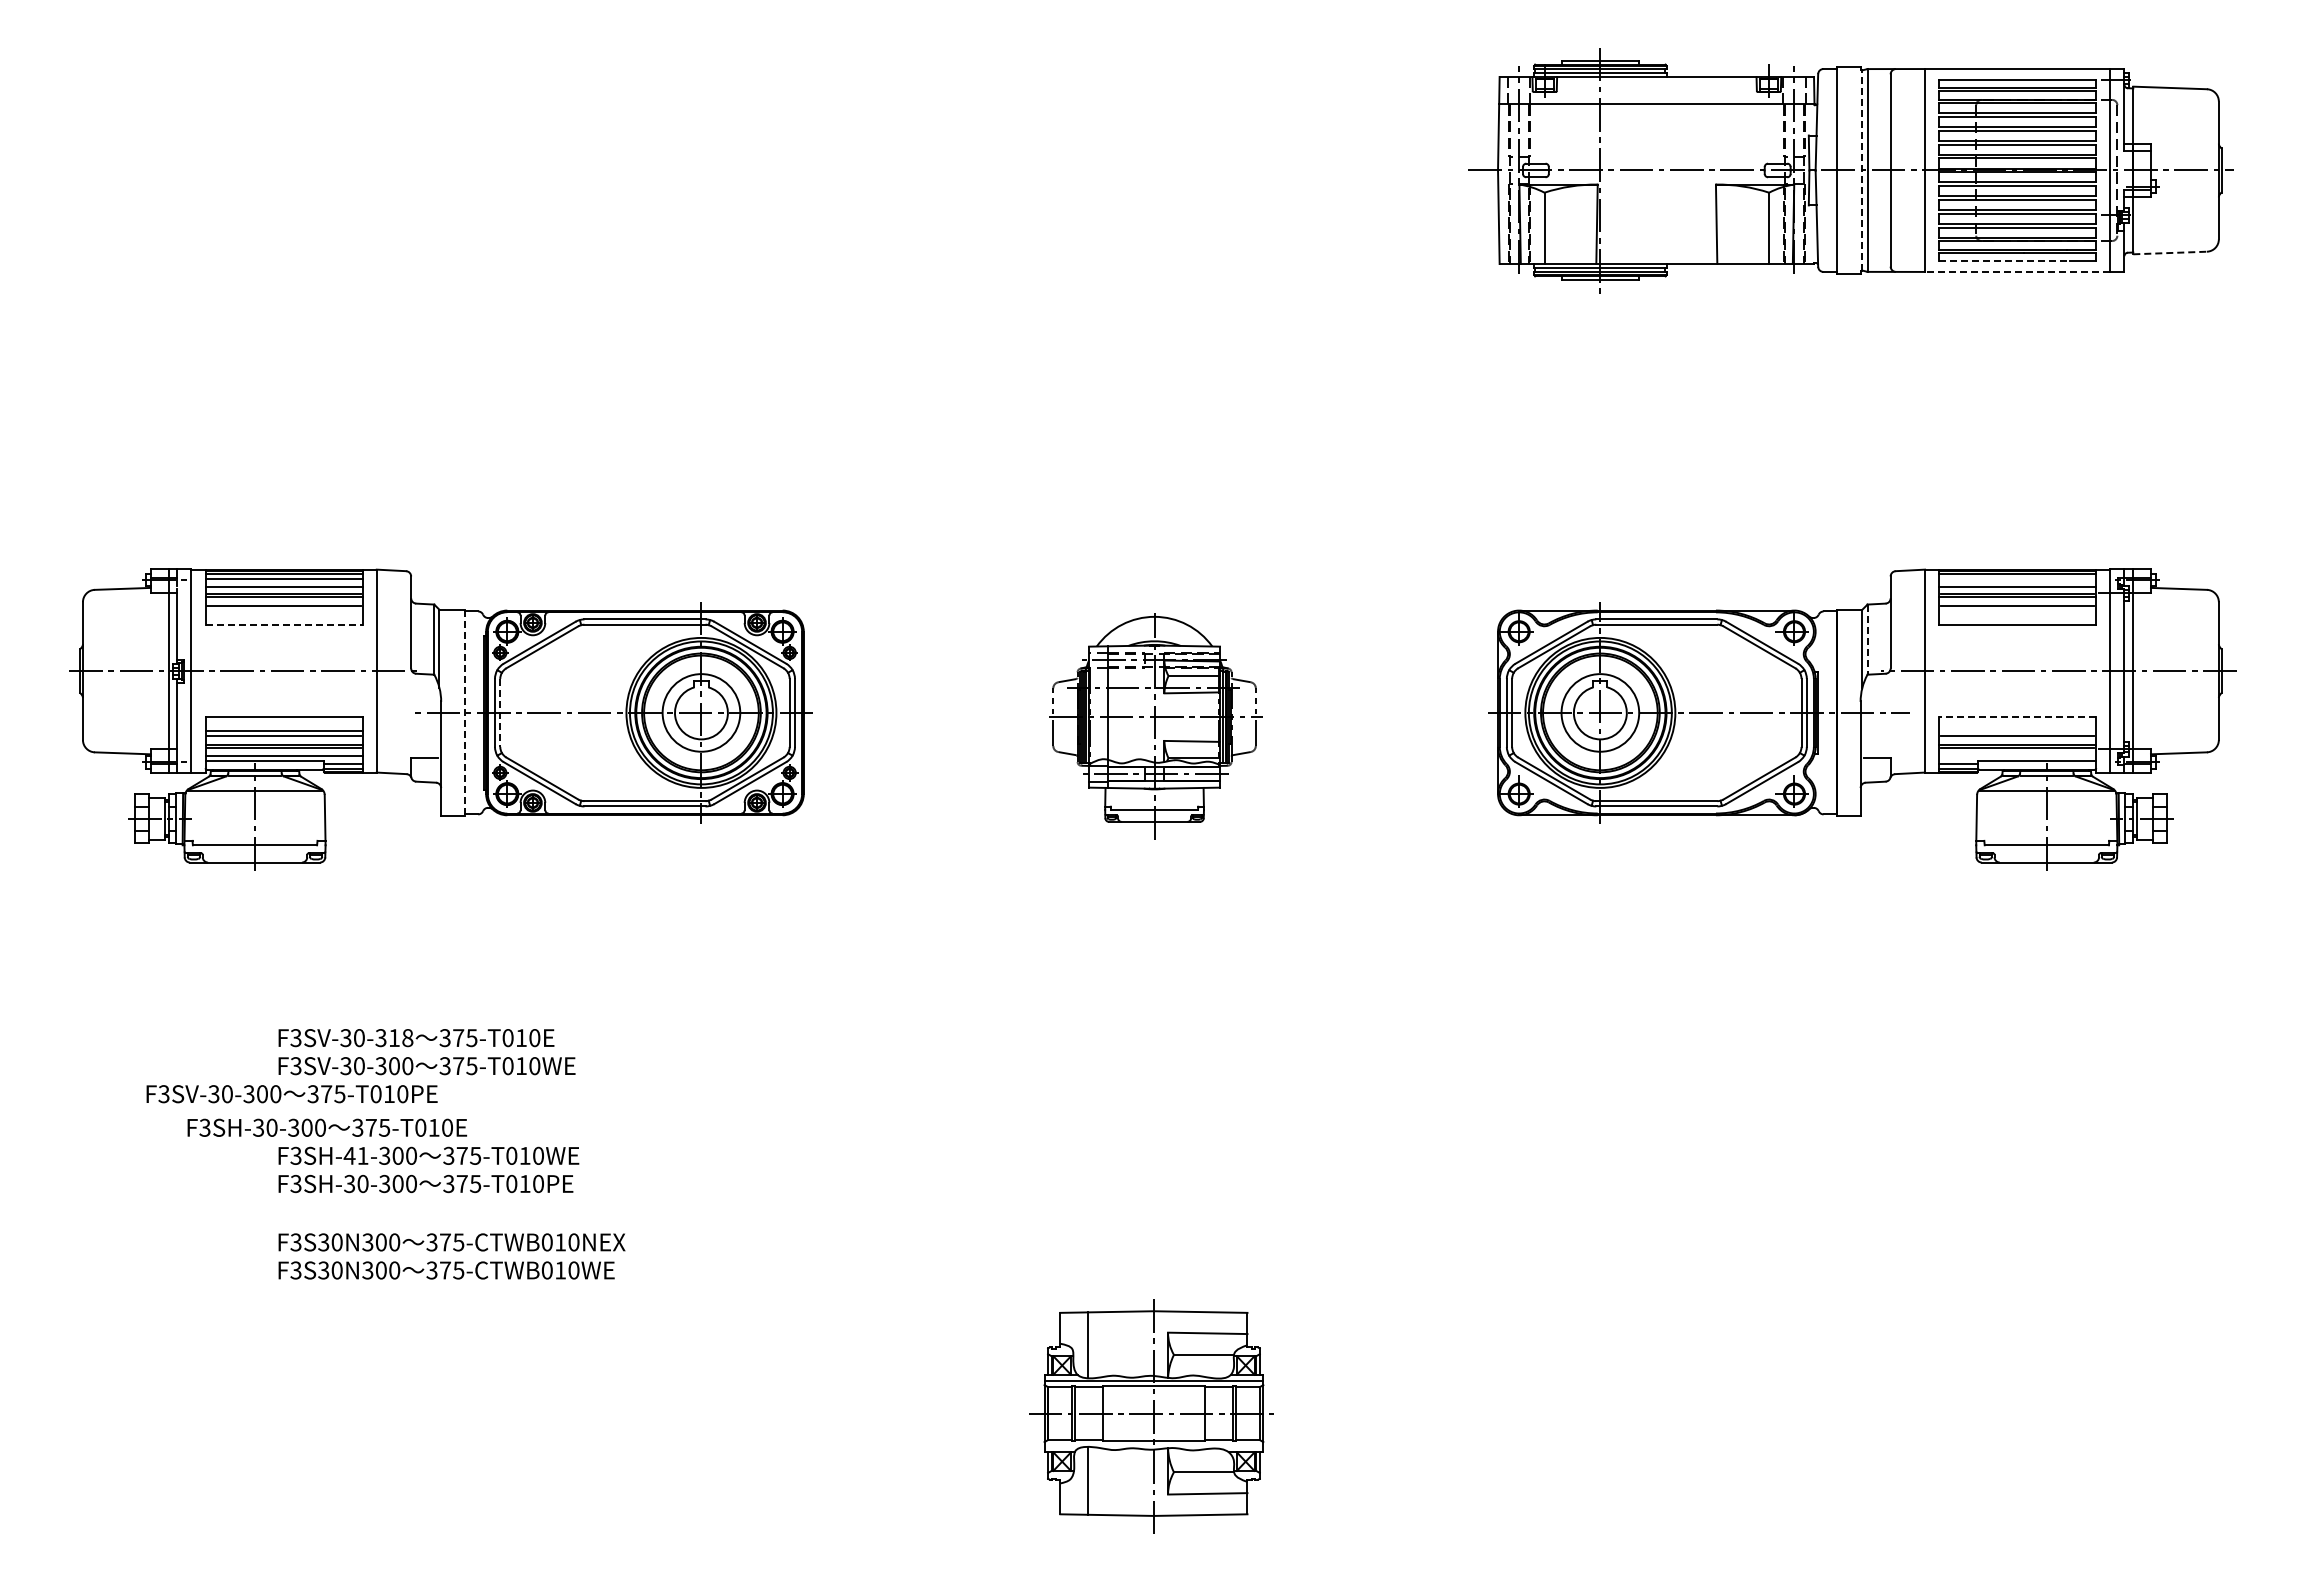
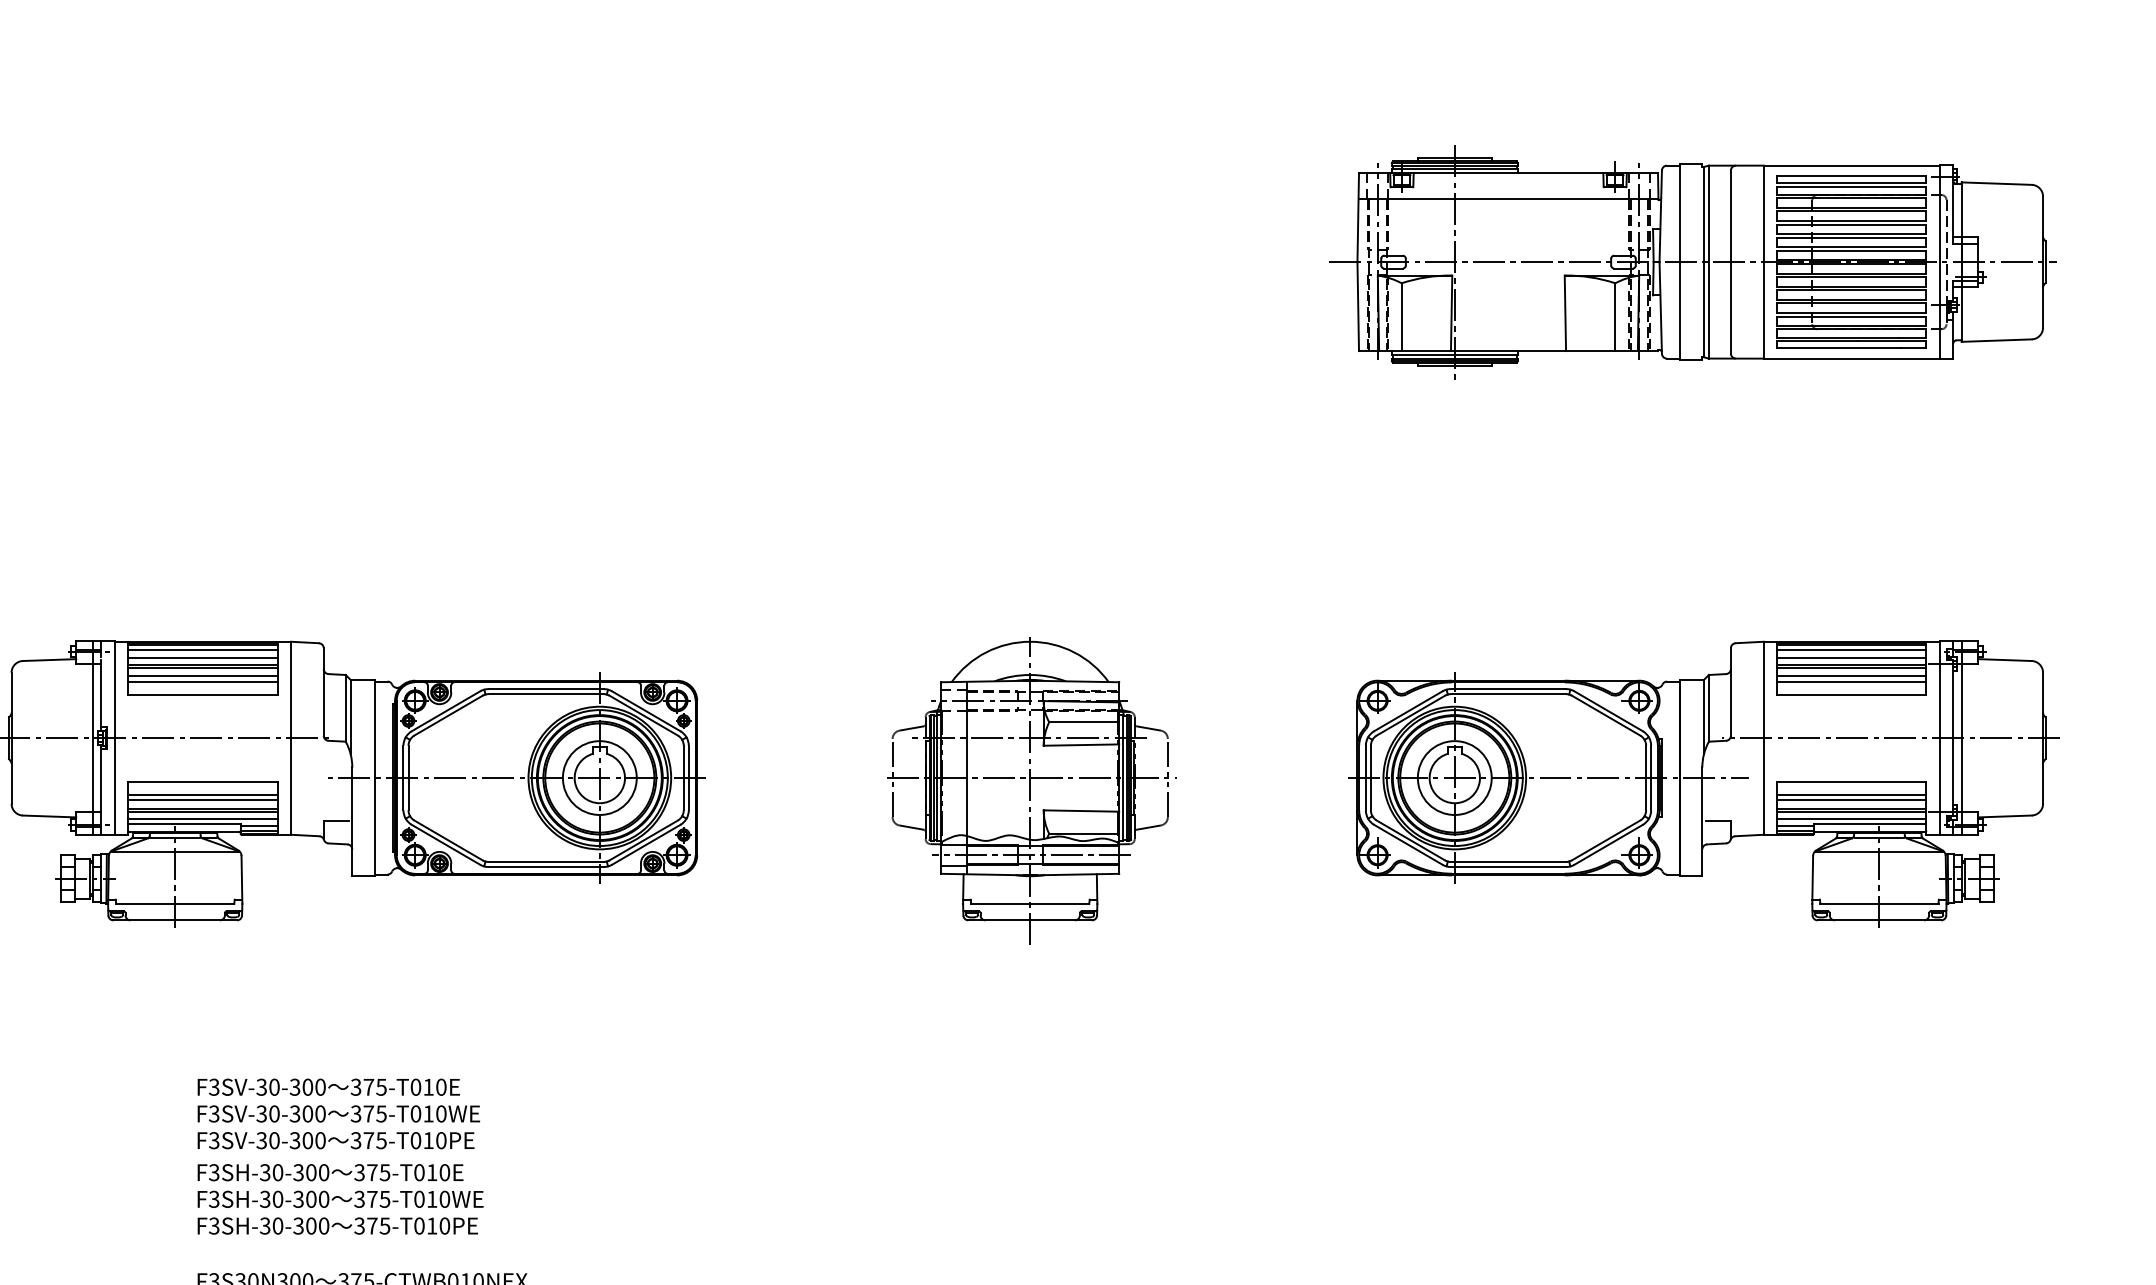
line: (1862, 169) -> (1704, 261), dashed -> solid
line: (2170, 253) -> (1997, 341), dashed -> solid
line: (2004, 260) -> (1839, 347), dashed -> solid
line: (2017, 271) -> (1851, 358), dashed -> solid
line: (2017, 578) -> (1851, 650), added
line: (283, 611) -> (202, 681), added
line: (2017, 611) -> (1851, 681), added
line: (284, 625) -> (203, 694), dashed -> solid
line: (1867, 640) -> (1708, 709), dashed -> solid
line: (500, 712) -> (408, 777), dashed -> solid
line: (464, 713) -> (374, 778), dashed -> solid
line: (2017, 716) -> (1851, 781), dashed -> solid
part: (1155, 726) -> (1031, 790), size x1.43
line: (2017, 730) -> (1851, 794), added
line: (2017, 755) -> (1851, 818), added
text: (401, 1038) -> (314, 1087), F3SV-30-318 -> F3SV-30-300
text: (291, 1094) -> (335, 1140), moved
text: (327, 1127) -> (330, 1172), moved
text: (355, 1155) -> (270, 1198), F3SH-41-300 -> F3SH-30-300

